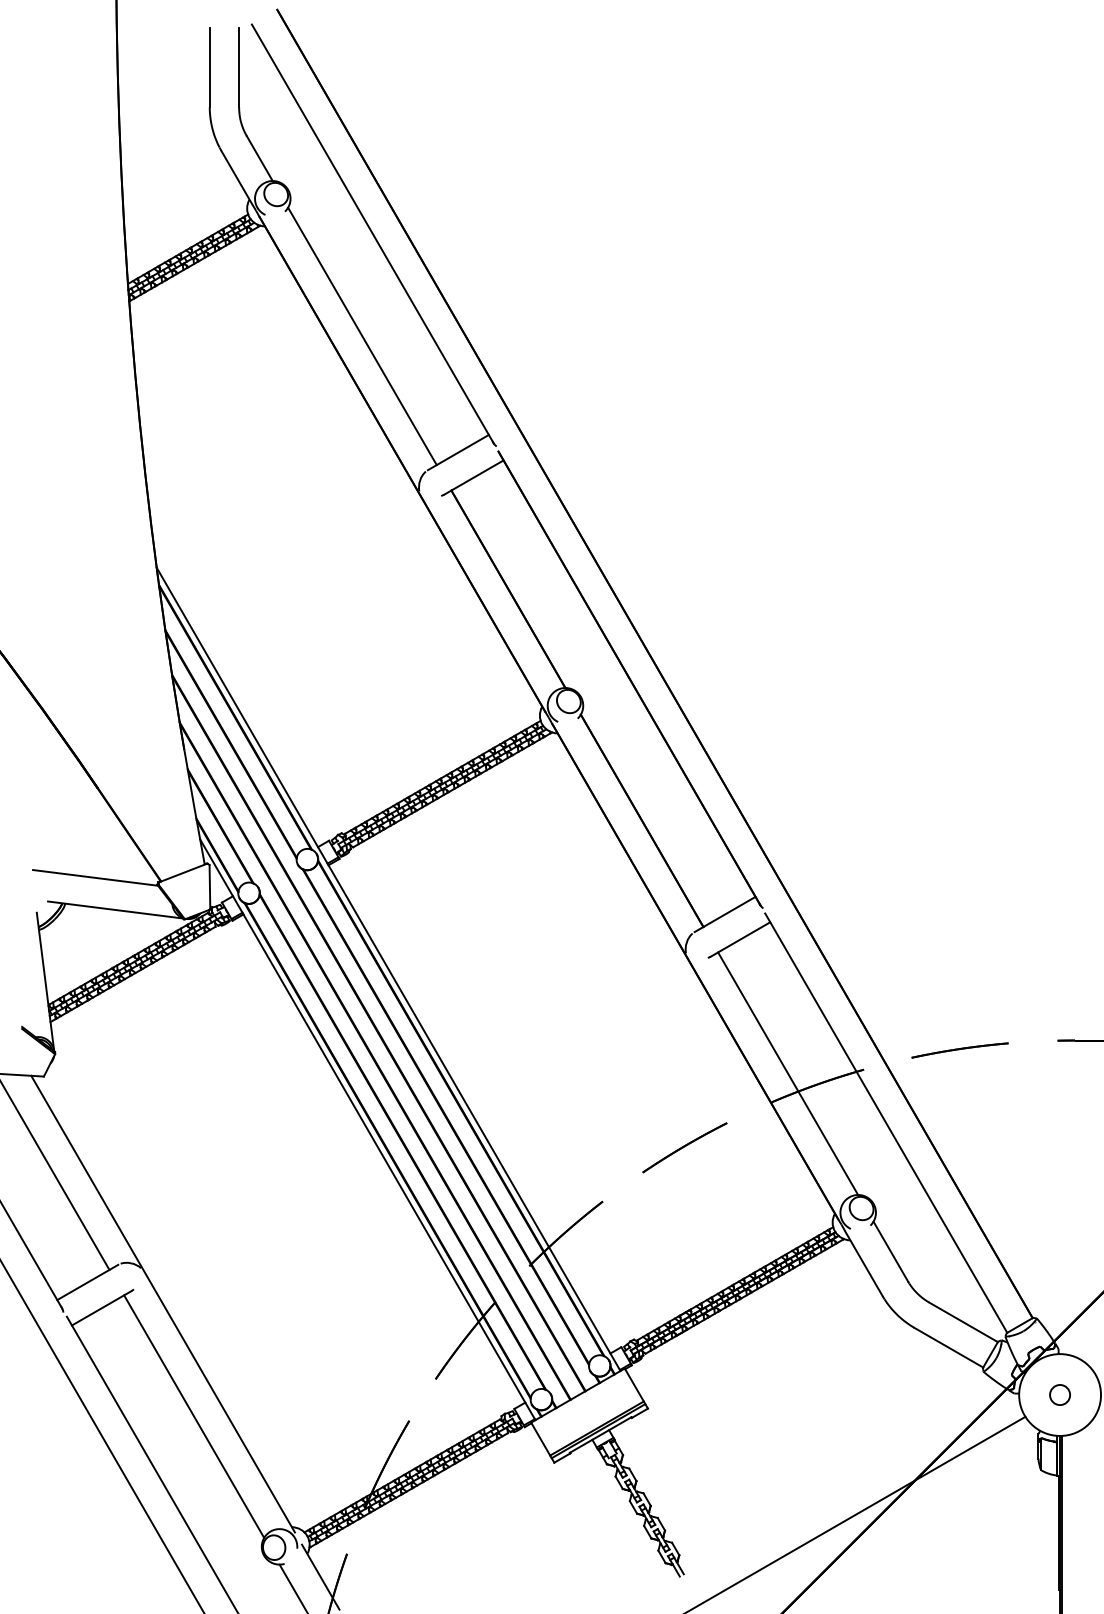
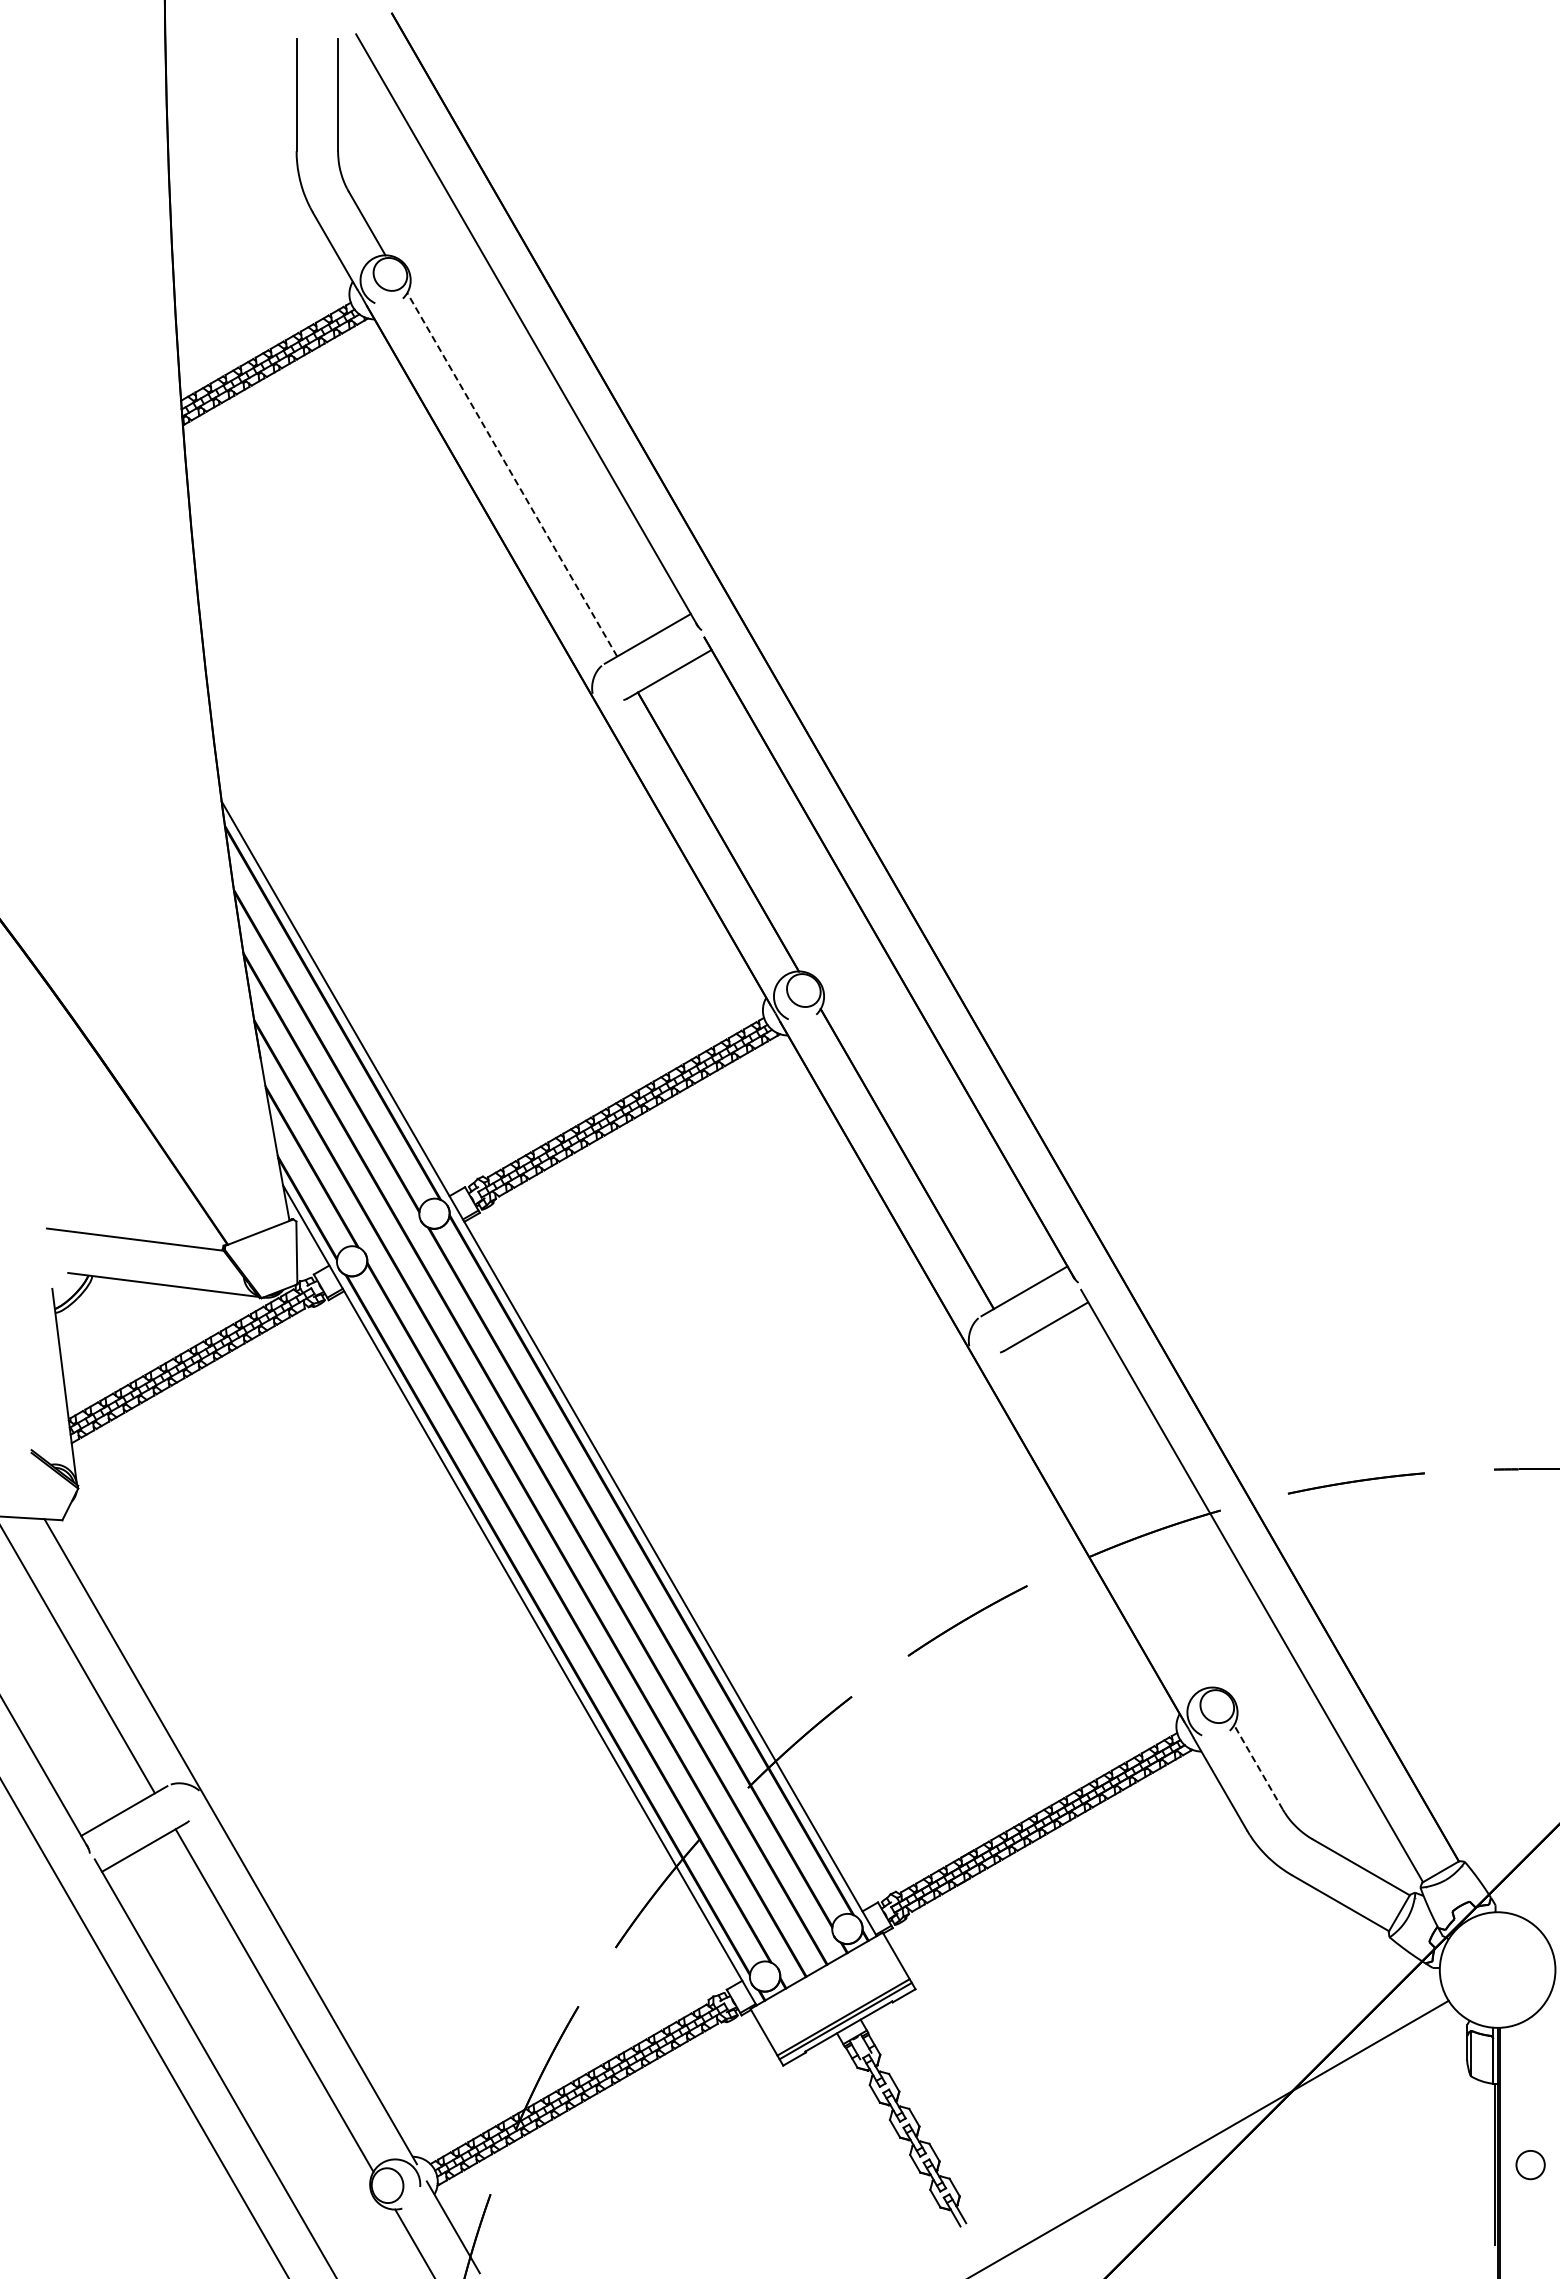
line: (362, 336) -> (512, 474), solid -> dashed
line: (788, 1073) -> (1113, 1515), removed
line: (890, 1251) -> (1258, 1767), solid -> dashed
circle: (1059, 1395) -> (1530, 2165), moved

